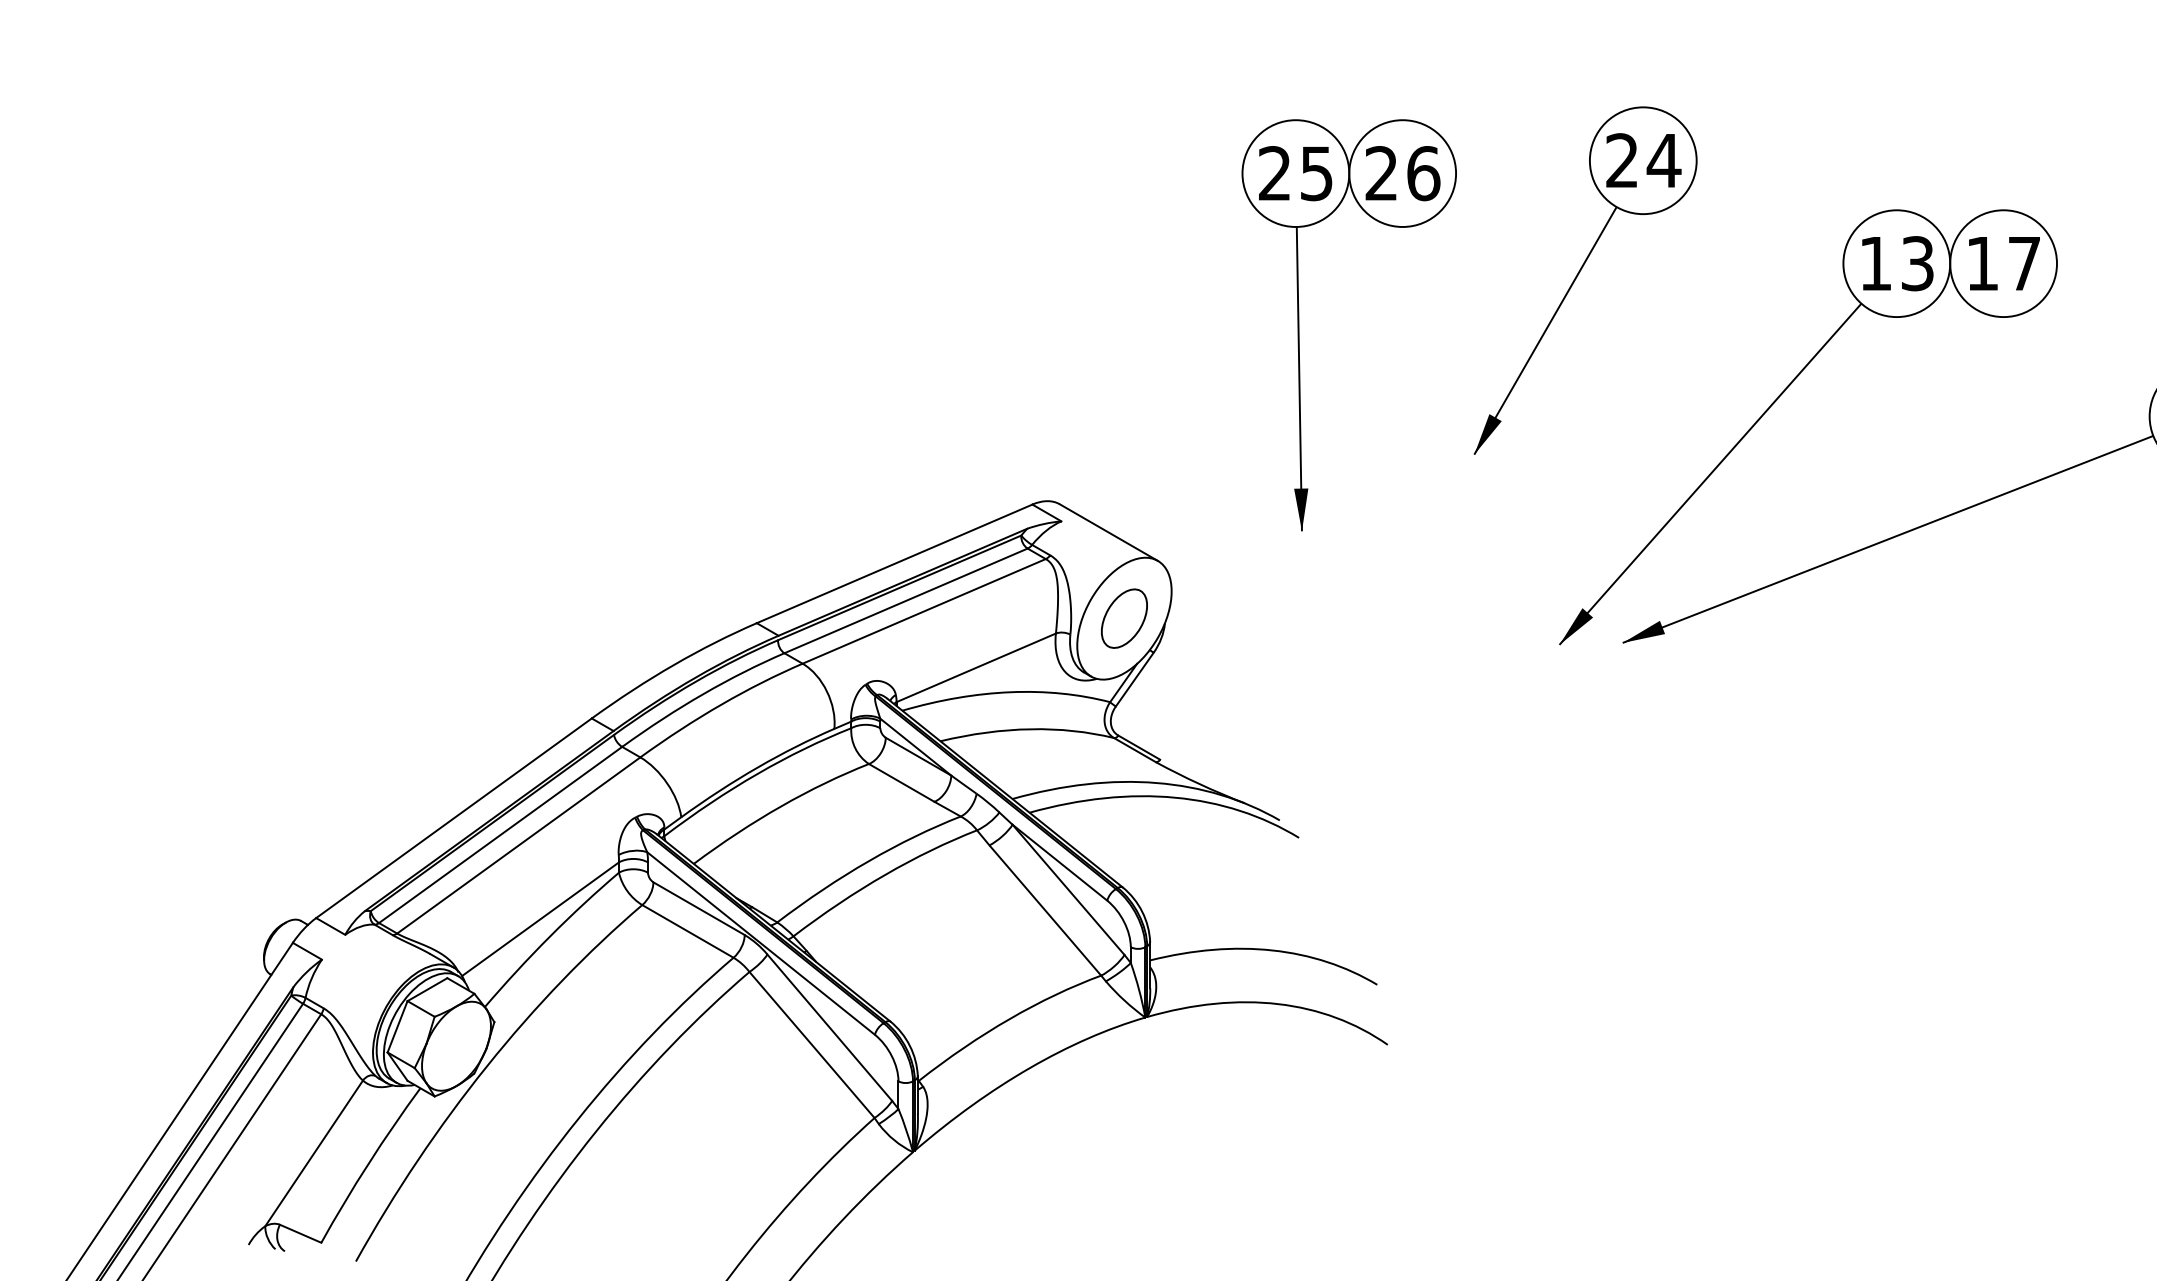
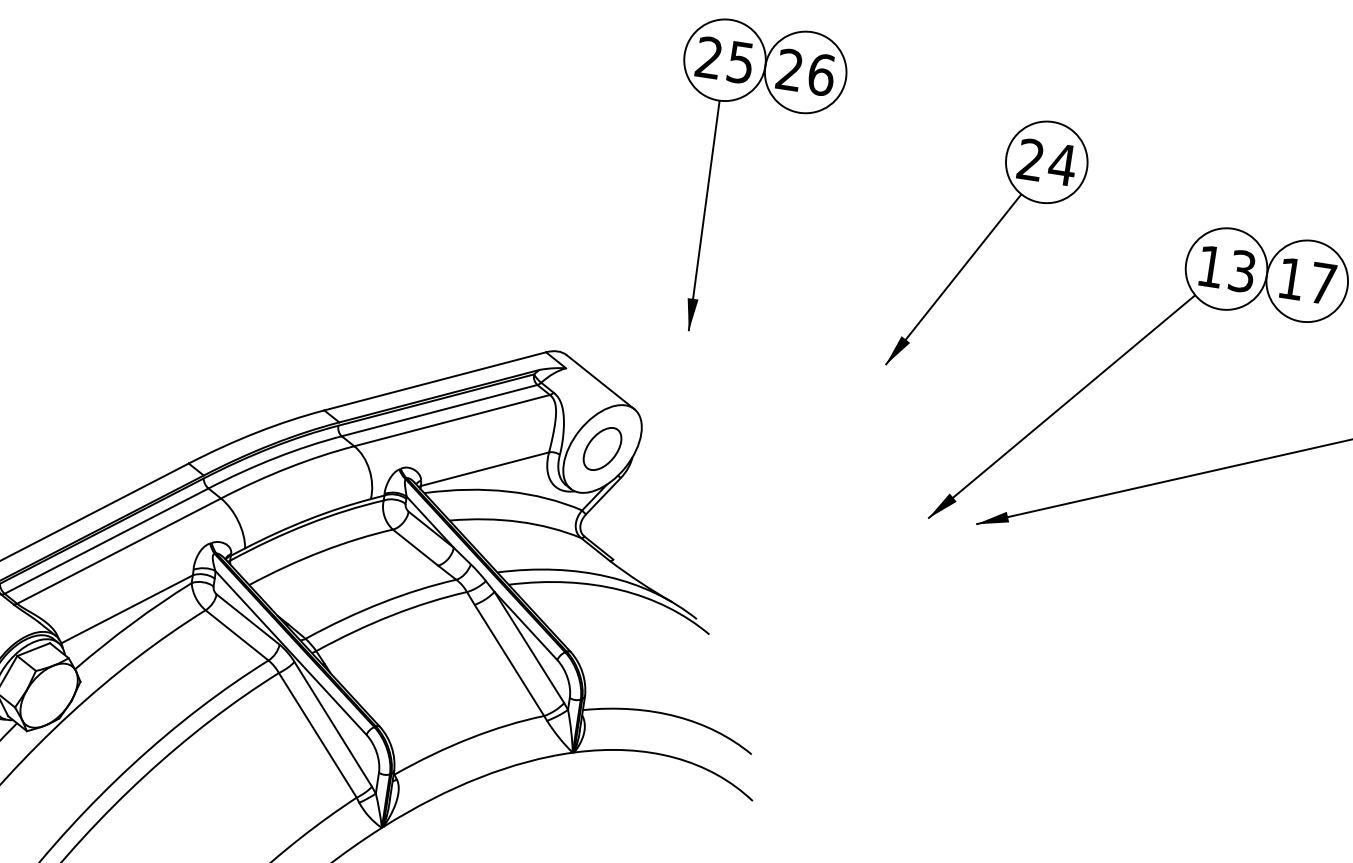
part: (1299, 325) -> (710, 175), moved

